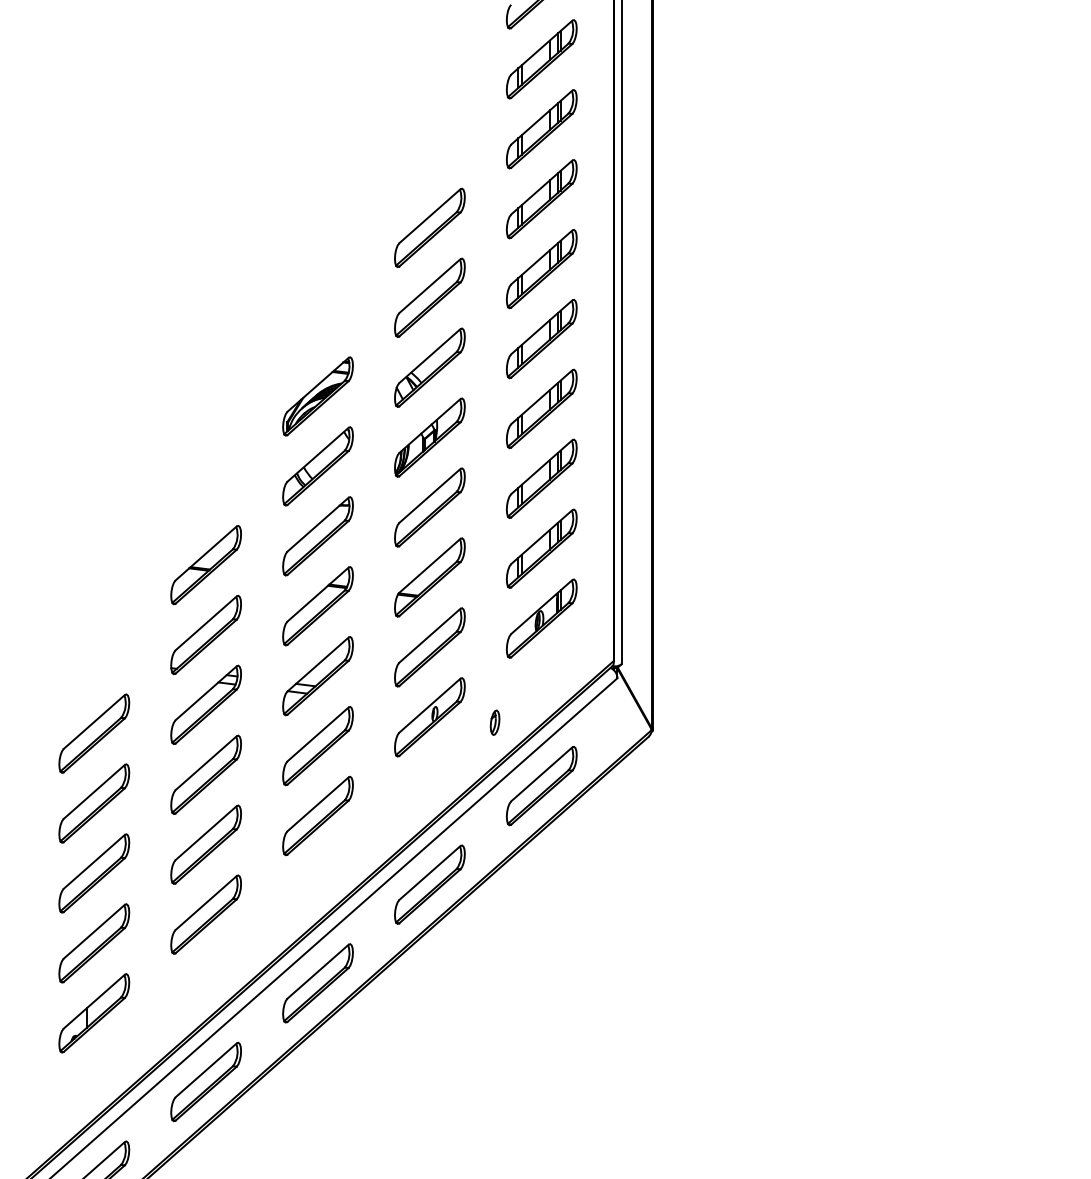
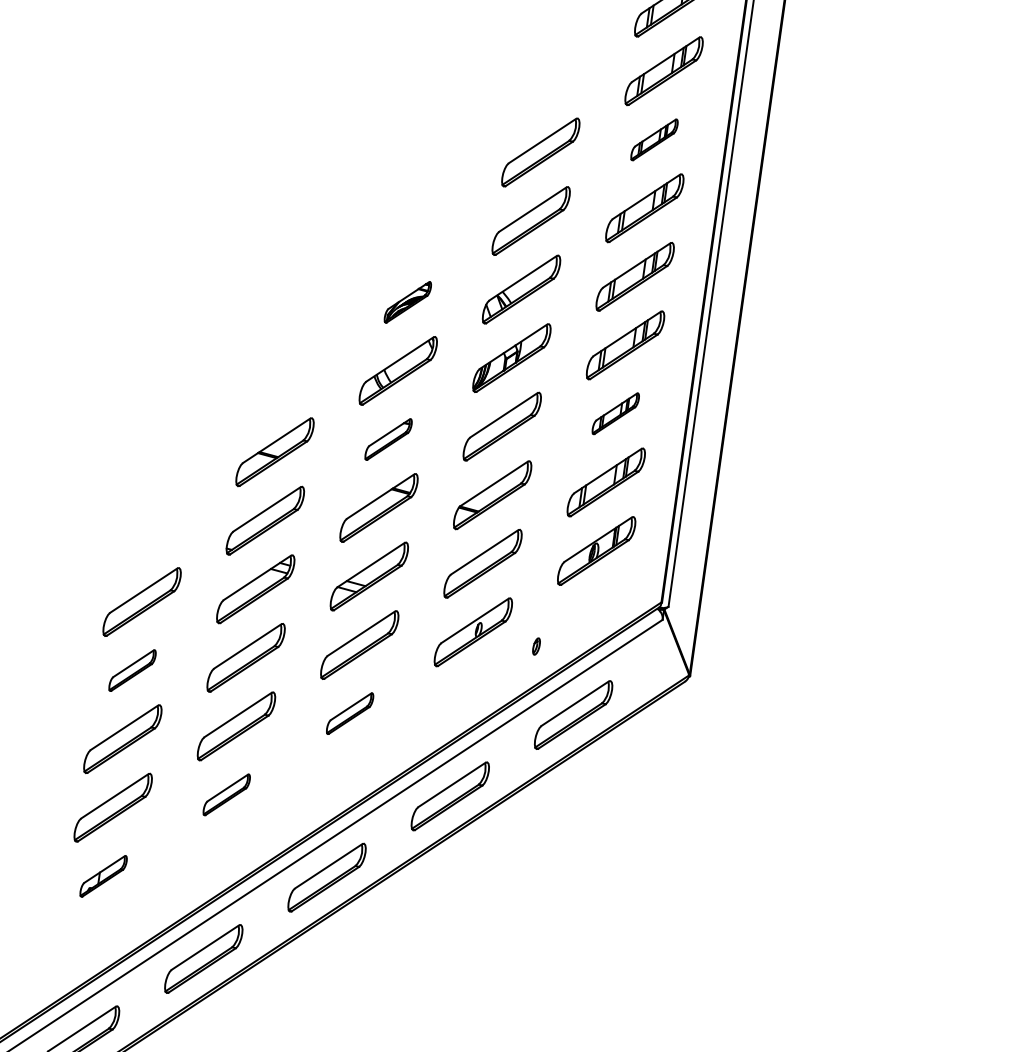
part: (541, 199) -> (654, 140), size x0.6
part: (317, 396) -> (407, 302), size x0.6
part: (541, 478) -> (615, 413), size x0.6
part: (317, 536) -> (388, 439), size x0.6
part: (494, 722) -> (536, 646), size x0.7
part: (94, 803) -> (132, 670), size x0.6
part: (317, 815) -> (349, 713), size x0.6
part: (205, 914) -> (226, 794), size x0.6
part: (94, 1013) -> (103, 876), size x0.6

